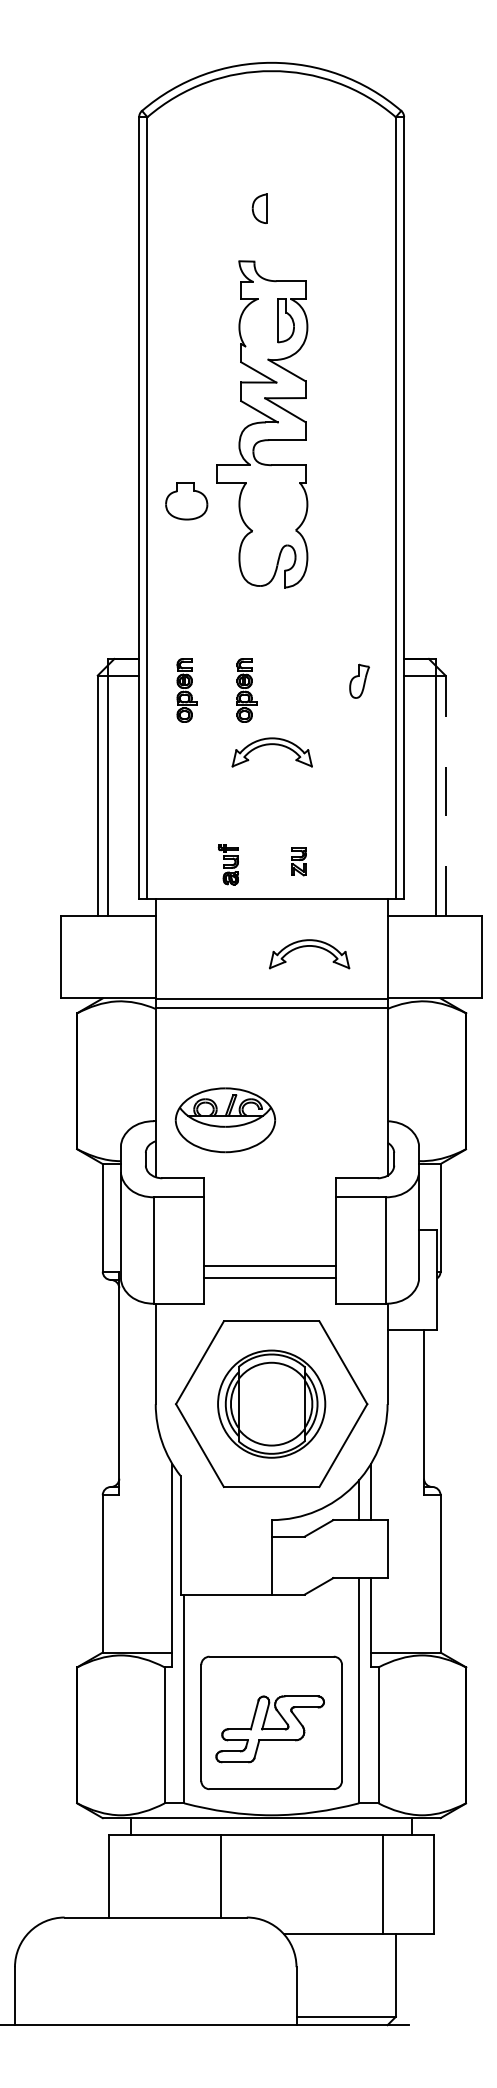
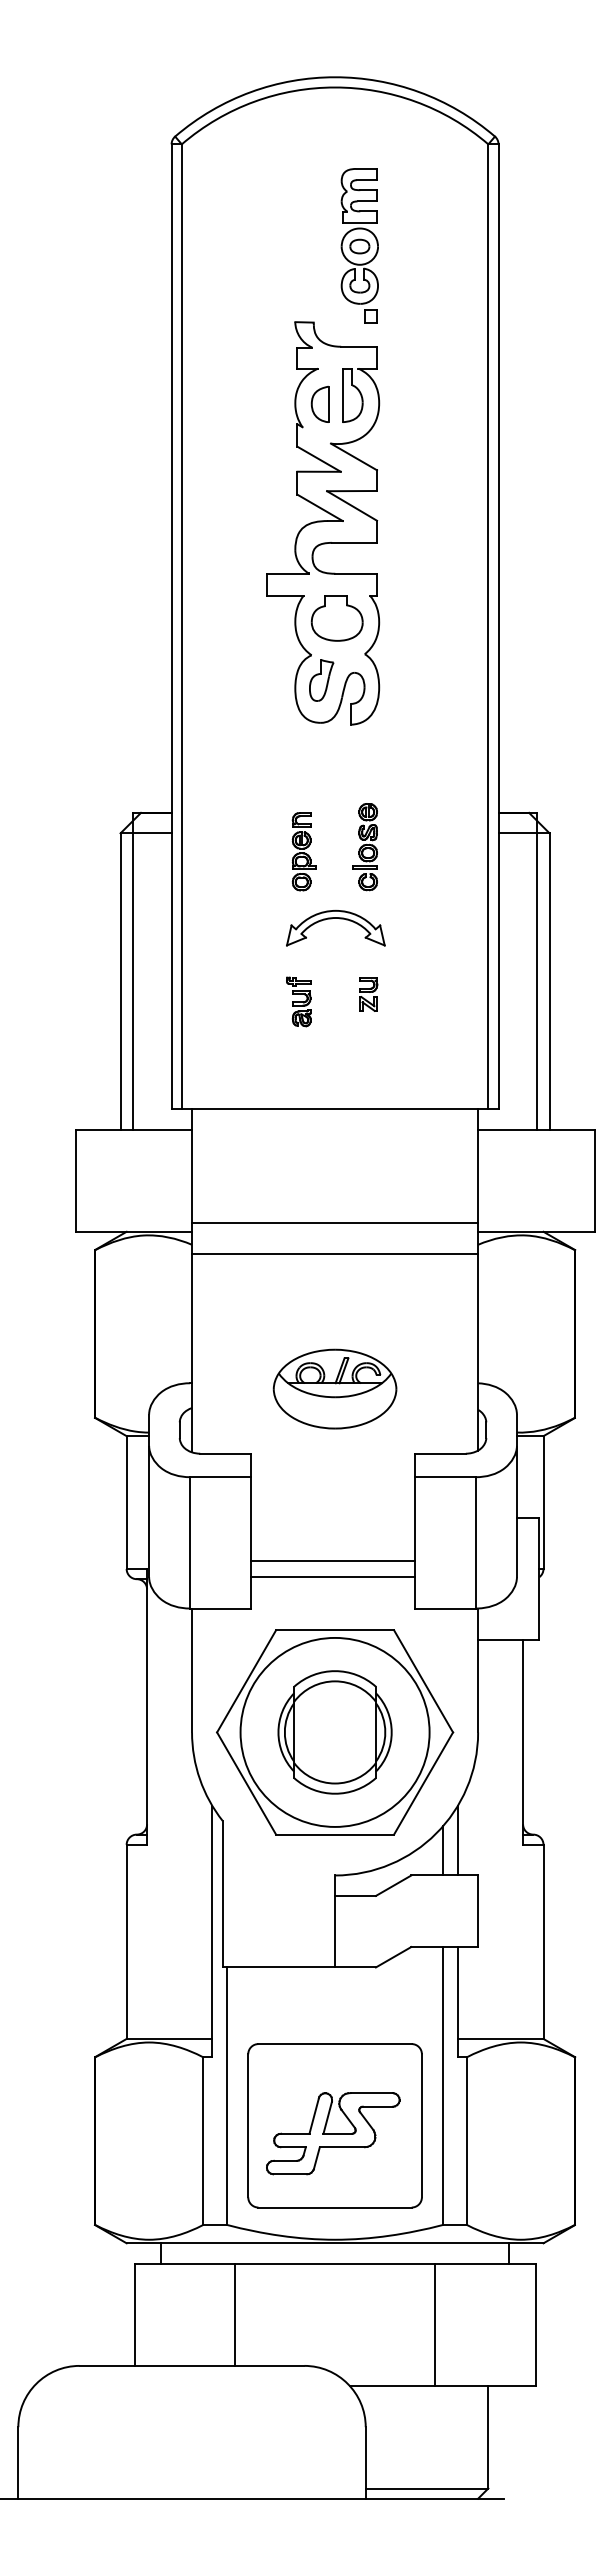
part: (291, 199) -> (359, 245), added
part: (259, 208) -> (319, 403), moved
part: (186, 501) -> (336, 618), moved
part: (359, 681) -> (321, 680), moved
part: (295, 687) -> (364, 847), added
part: (186, 690) -> (229, 851), removed
line: (445, 794) -> (549, 980), dashed -> solid
part: (298, 862) -> (368, 994), moved
part: (228, 864) -> (298, 1001), moved
part: (306, 947) -> (377, 1168), removed
line: (272, 999) -> (335, 1254), moved
line: (272, 1007) -> (335, 1222), moved
part: (224, 1119) -> (334, 1388), moved
circle: (271, 1403) -> (334, 1731), size x1.43
line: (220, 1875) -> (234, 2314), moved
line: (383, 1883) -> (435, 2324), moved

